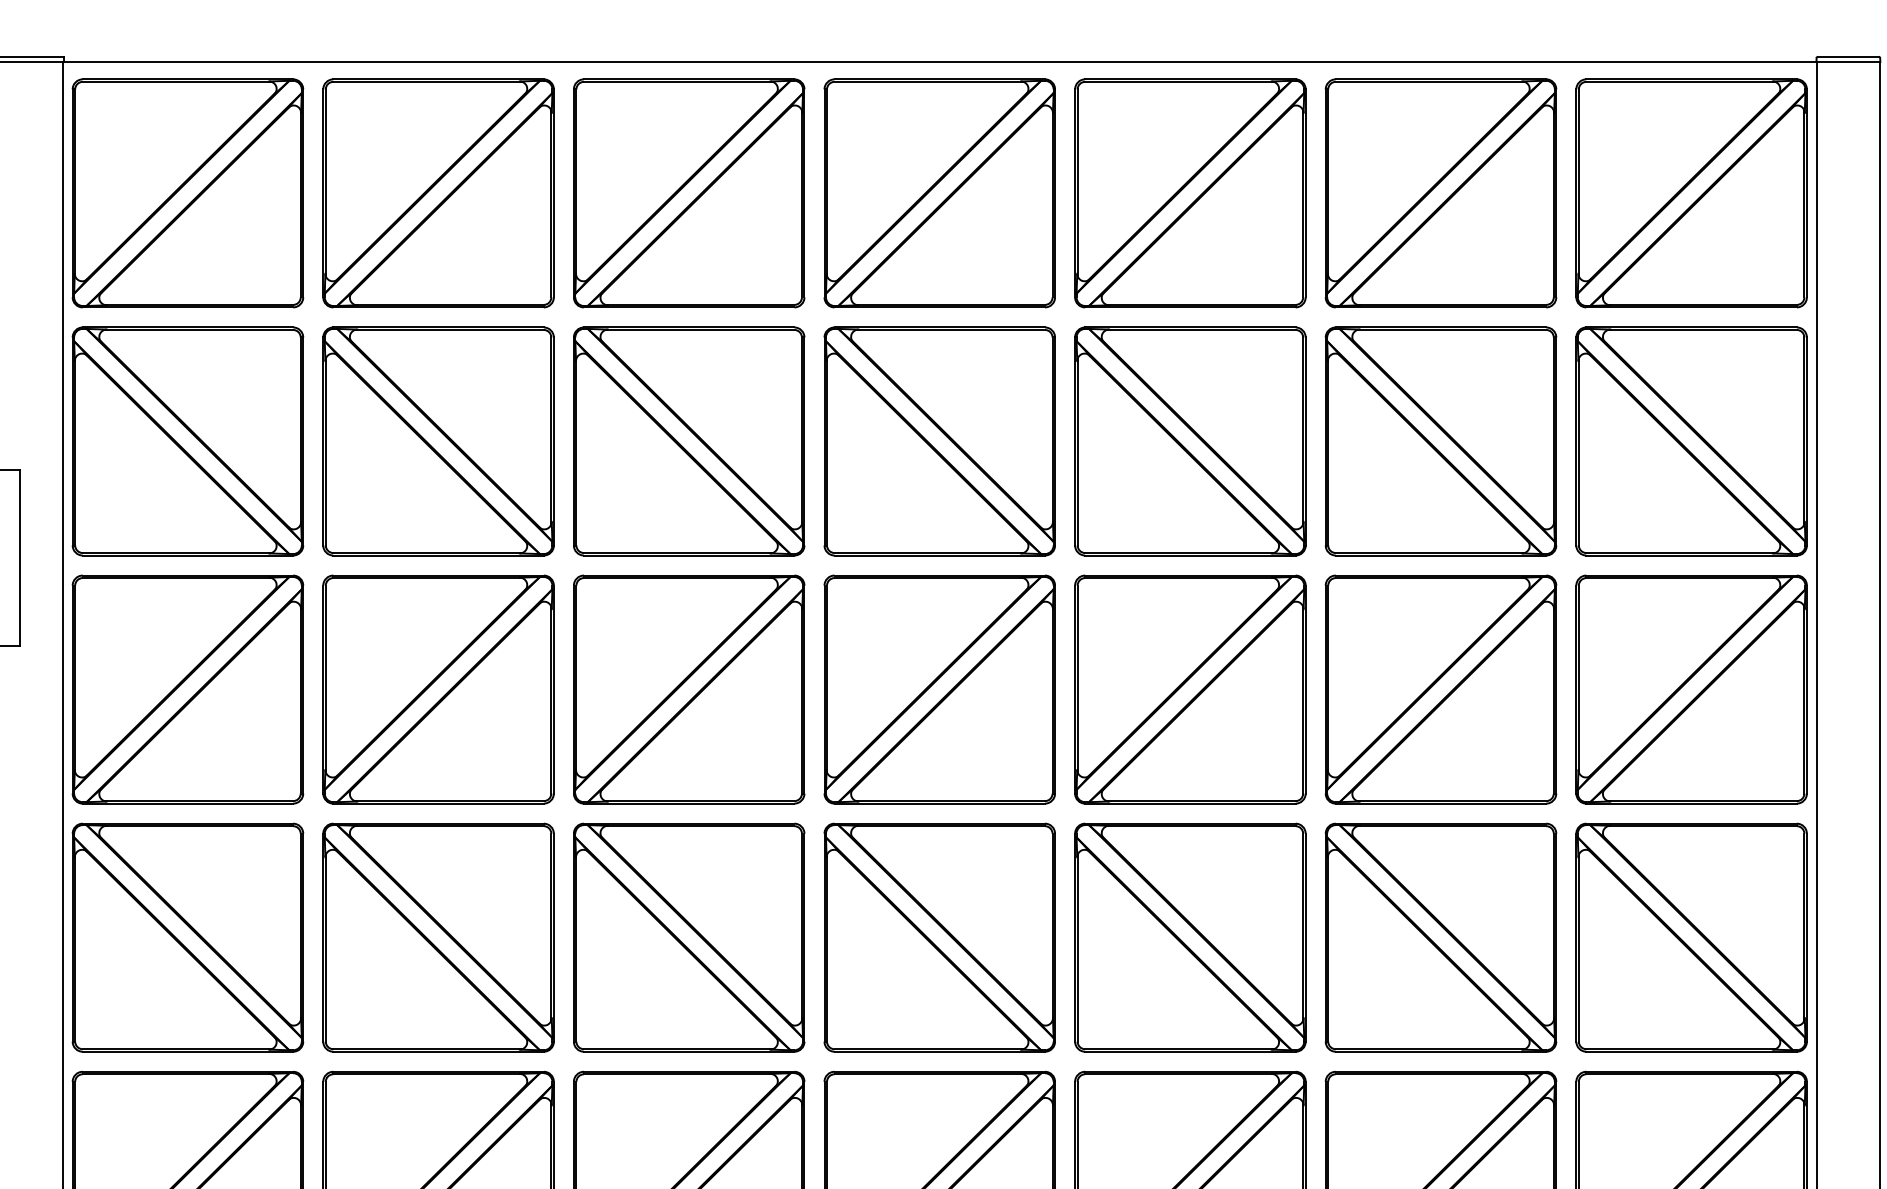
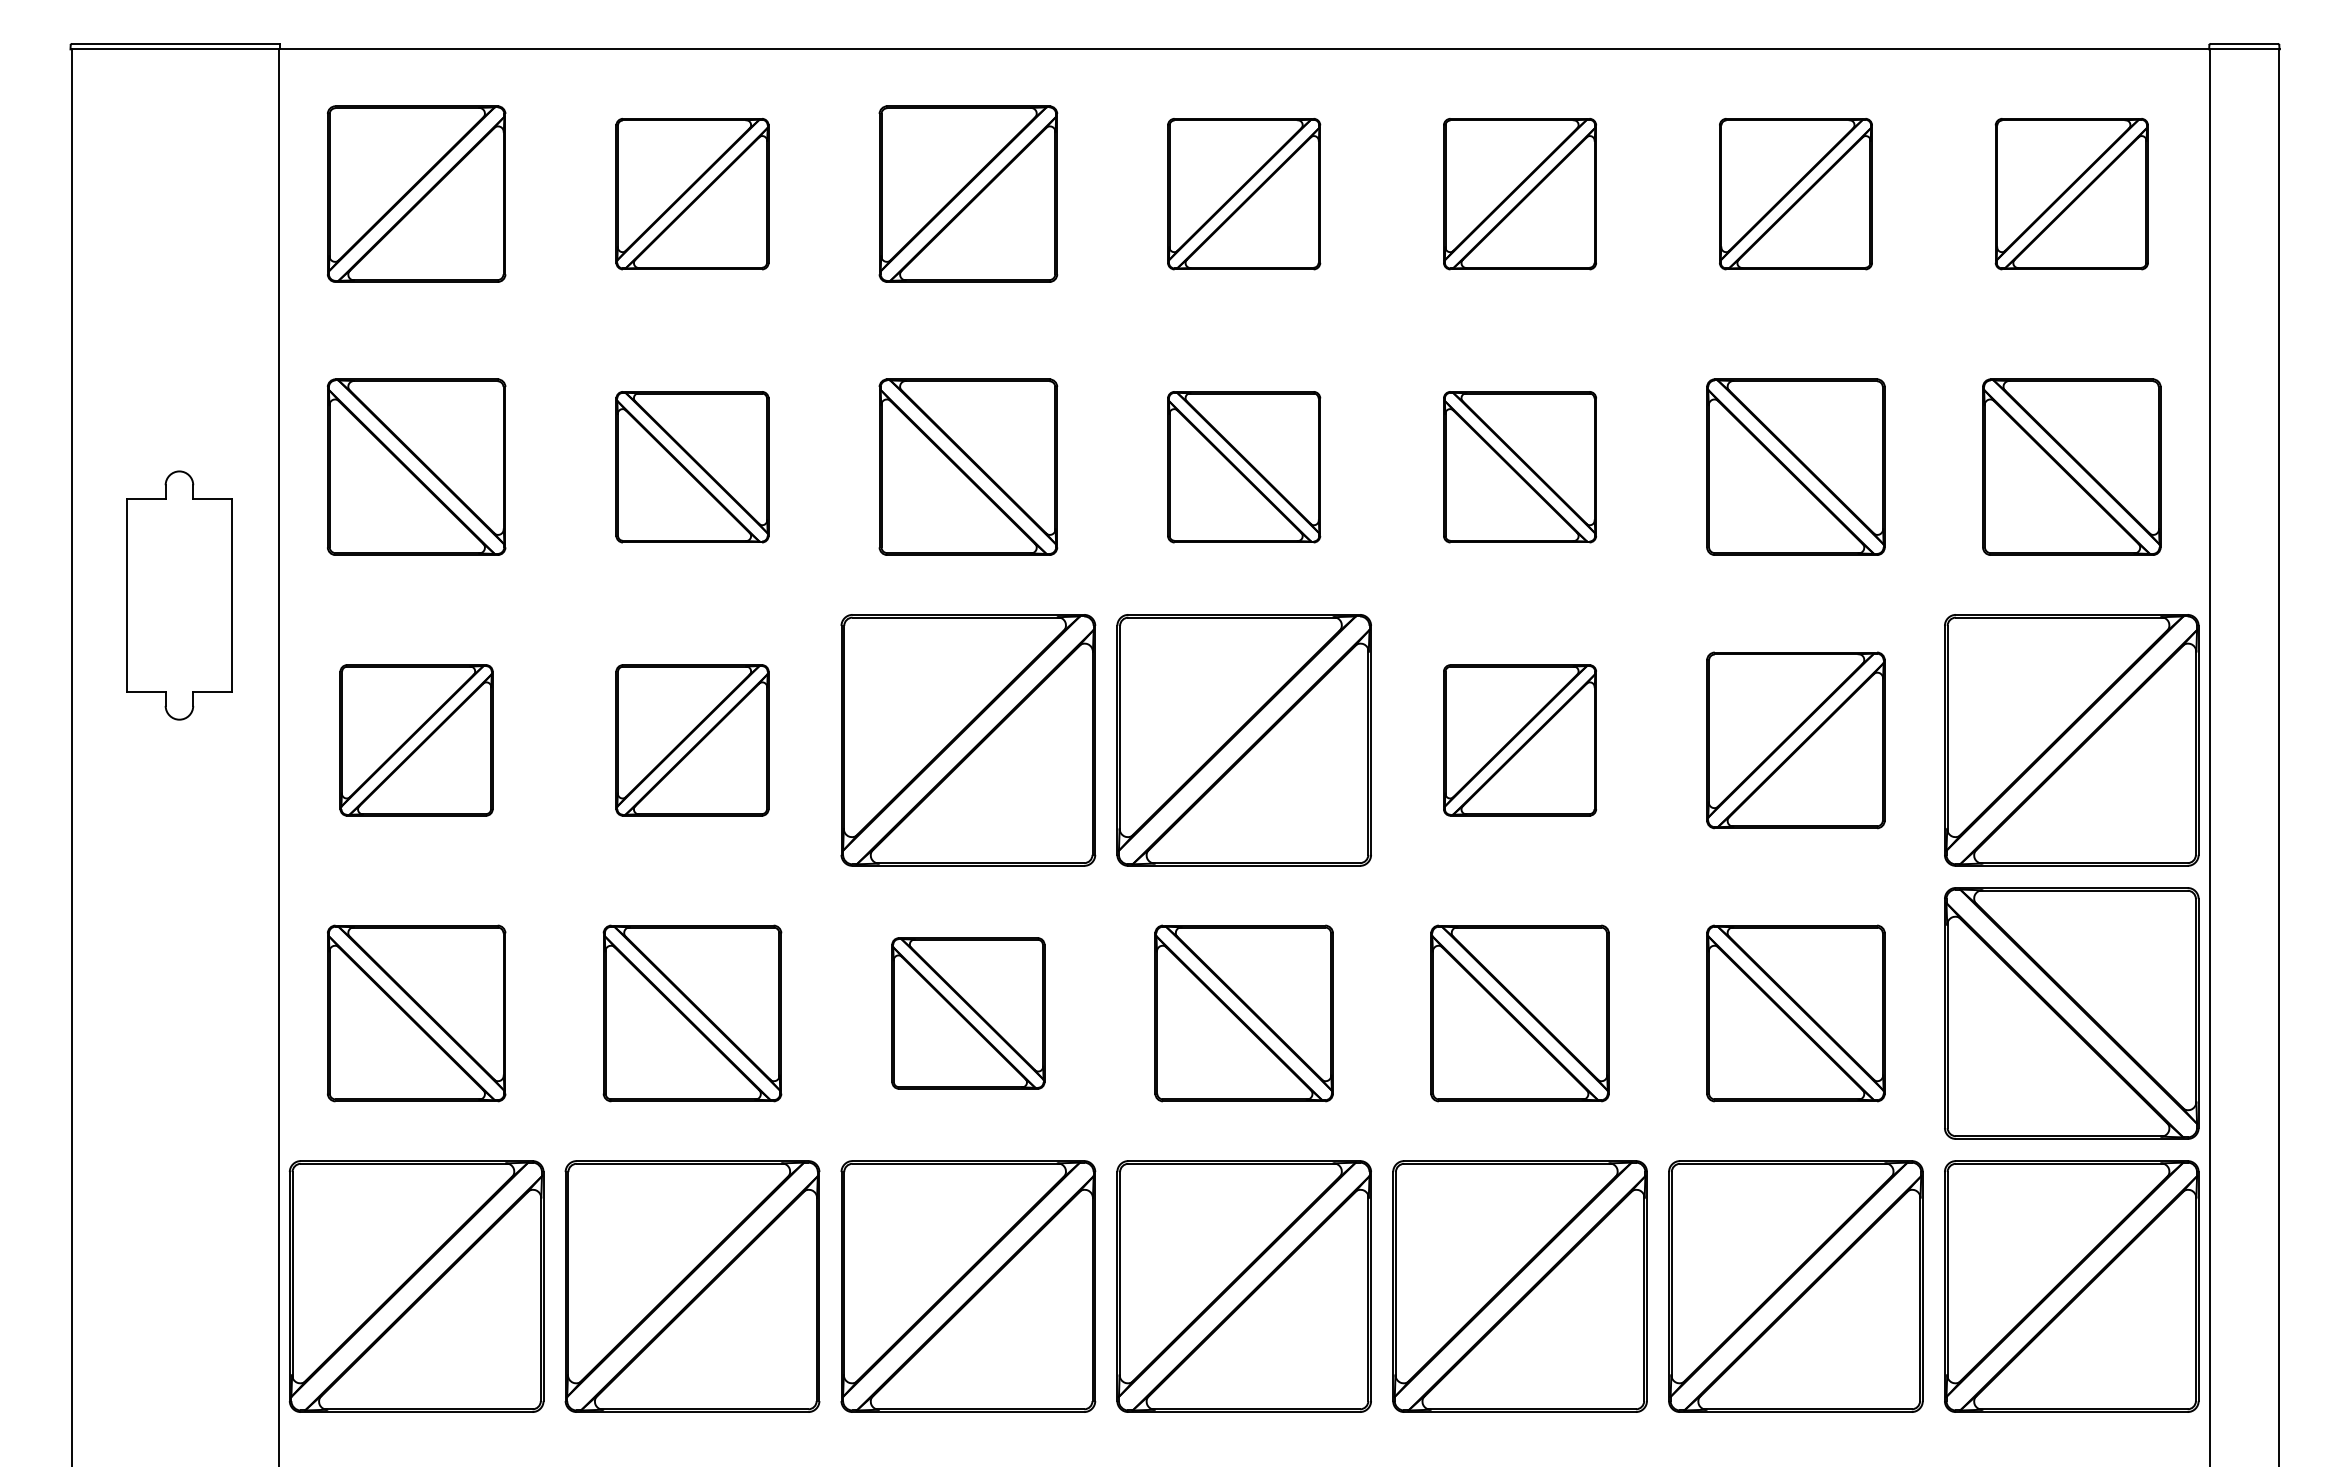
part: (187, 192) -> (416, 193), size x0.7
part: (438, 192) -> (692, 193), size x0.6
part: (689, 192) -> (968, 193), size x0.7
part: (939, 192) -> (1243, 193), size x0.6
part: (1189, 192) -> (1519, 193), size x0.6
part: (1440, 192) -> (1795, 193), size x0.6
part: (1691, 192) -> (2071, 193), size x0.6
part: (187, 440) -> (416, 466), size x0.7
part: (438, 440) -> (692, 466), size x0.6
part: (689, 440) -> (968, 466), size x0.7
part: (939, 440) -> (1243, 466), size x0.6
part: (1189, 440) -> (1519, 466), size x0.6
part: (1440, 440) -> (1795, 466), size x0.7
part: (1691, 440) -> (2071, 466), size x0.7
part: (187, 689) -> (416, 740), size x0.6
part: (438, 689) -> (692, 740), size x0.6
part: (1189, 689) -> (1519, 740), size x0.6
part: (1440, 689) -> (1795, 740), size x0.7
part: (187, 937) -> (416, 1013), size x0.7
part: (438, 937) -> (692, 1013), size x0.7
part: (689, 937) -> (968, 1013), size x0.6
part: (939, 937) -> (1243, 1013), size x0.7
part: (1189, 937) -> (1519, 1013), size x0.7
part: (1440, 937) -> (1795, 1013), size x0.7

